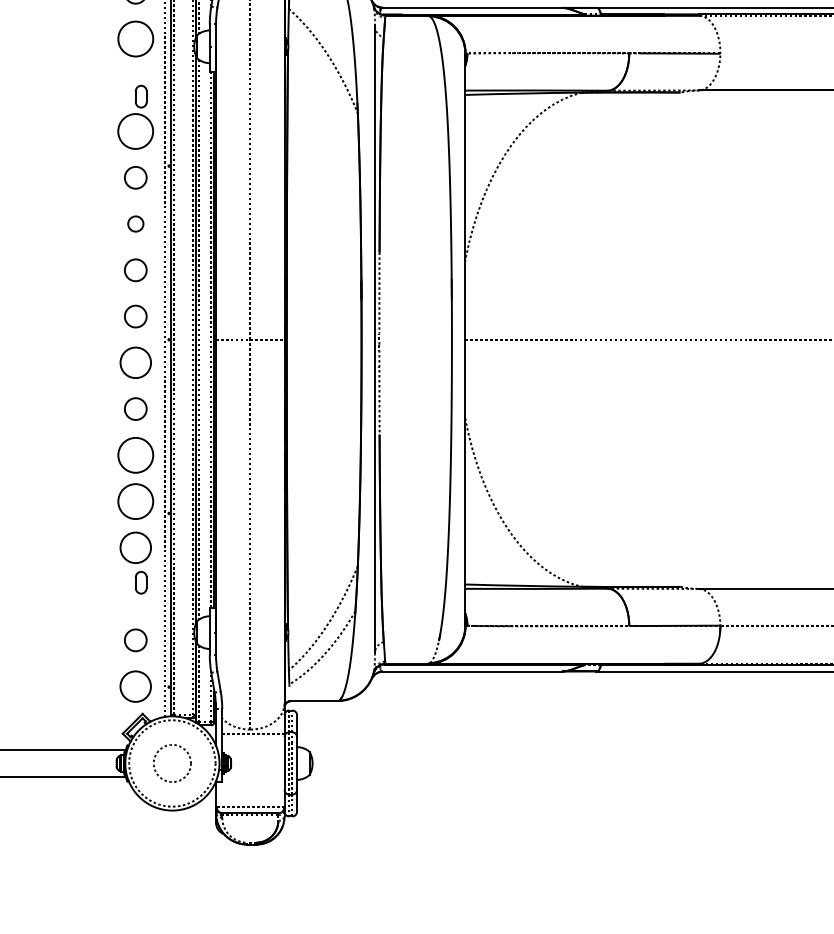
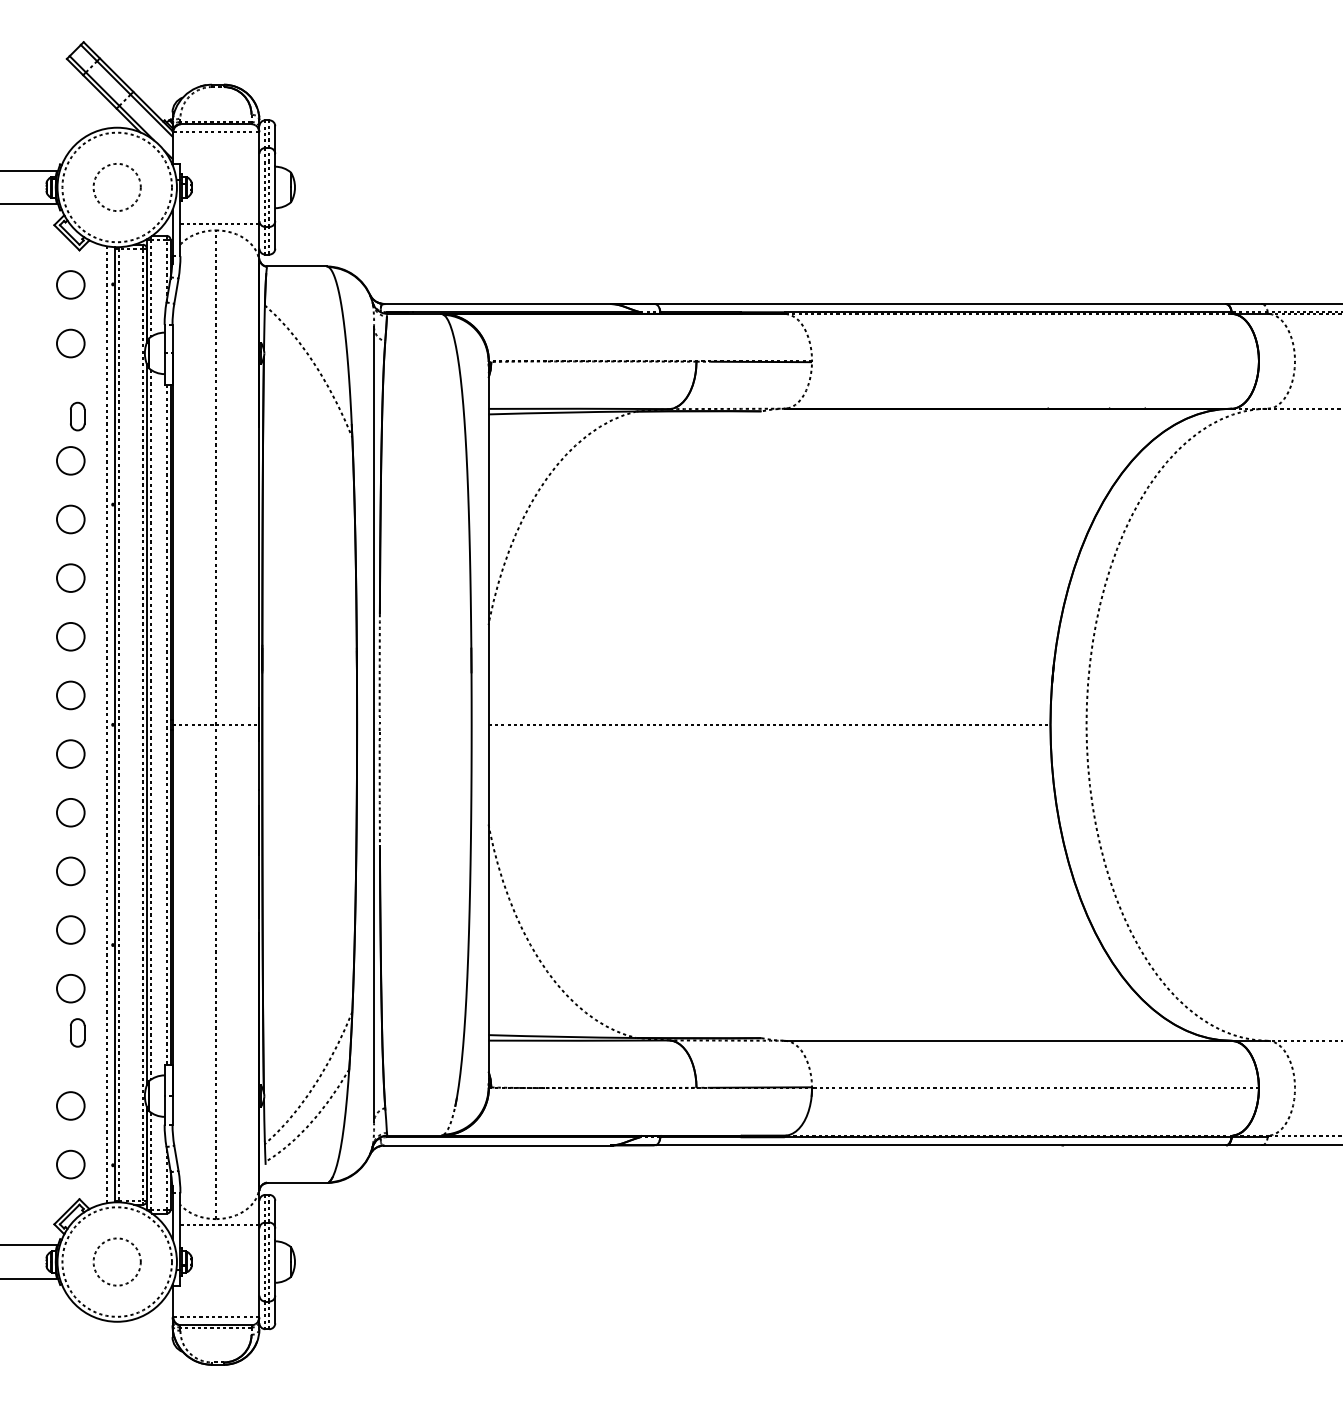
circle: (135, 39) -> (70, 343), size x0.62
circle: (135, 131) -> (70, 460), size x0.62
circle: (135, 223) -> (70, 577), size x1.43
circle: (135, 362) -> (70, 753), size x0.71
circle: (135, 455) -> (70, 871), size x0.62
circle: (135, 501) -> (70, 929), size x0.62
circle: (135, 547) -> (70, 988), size x0.71
circle: (135, 686) -> (70, 1164), size x0.71

